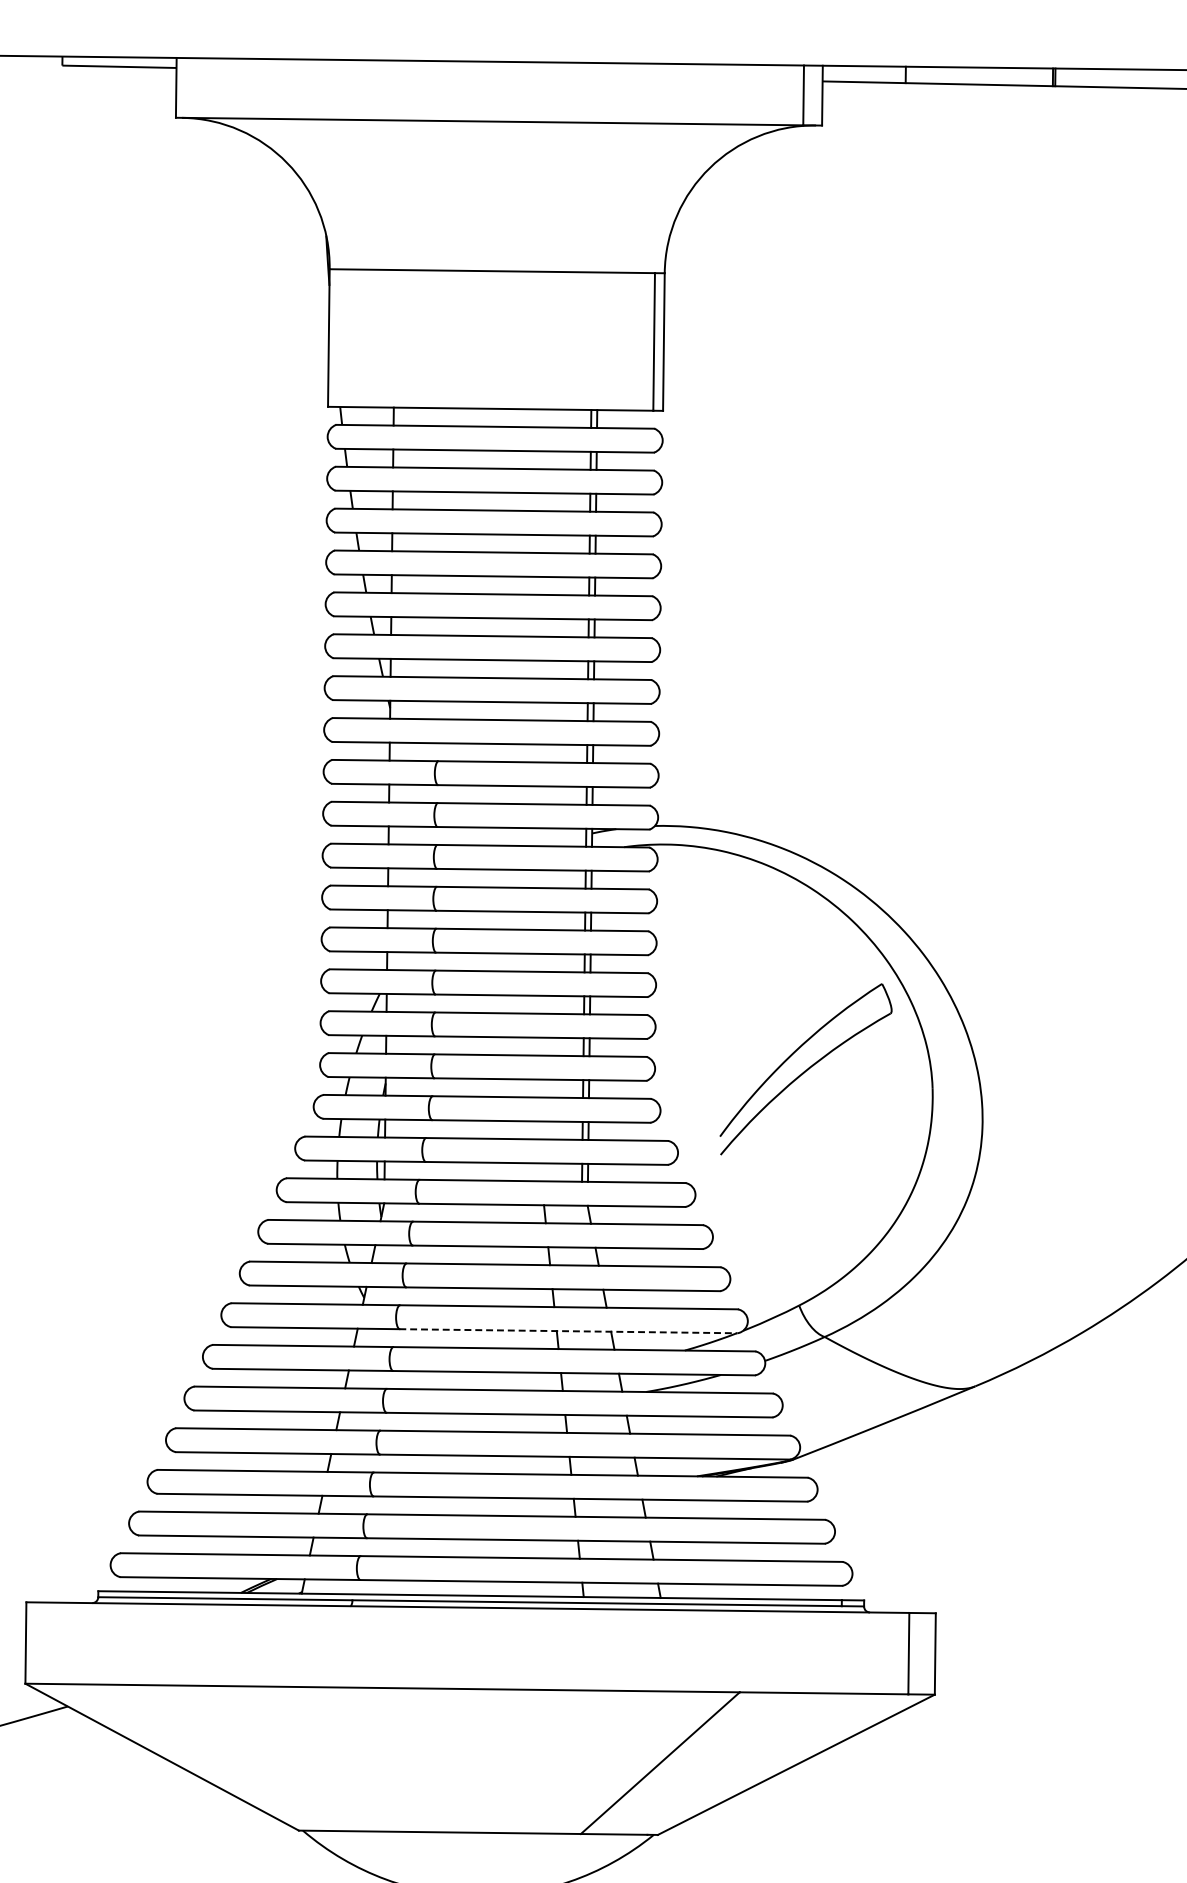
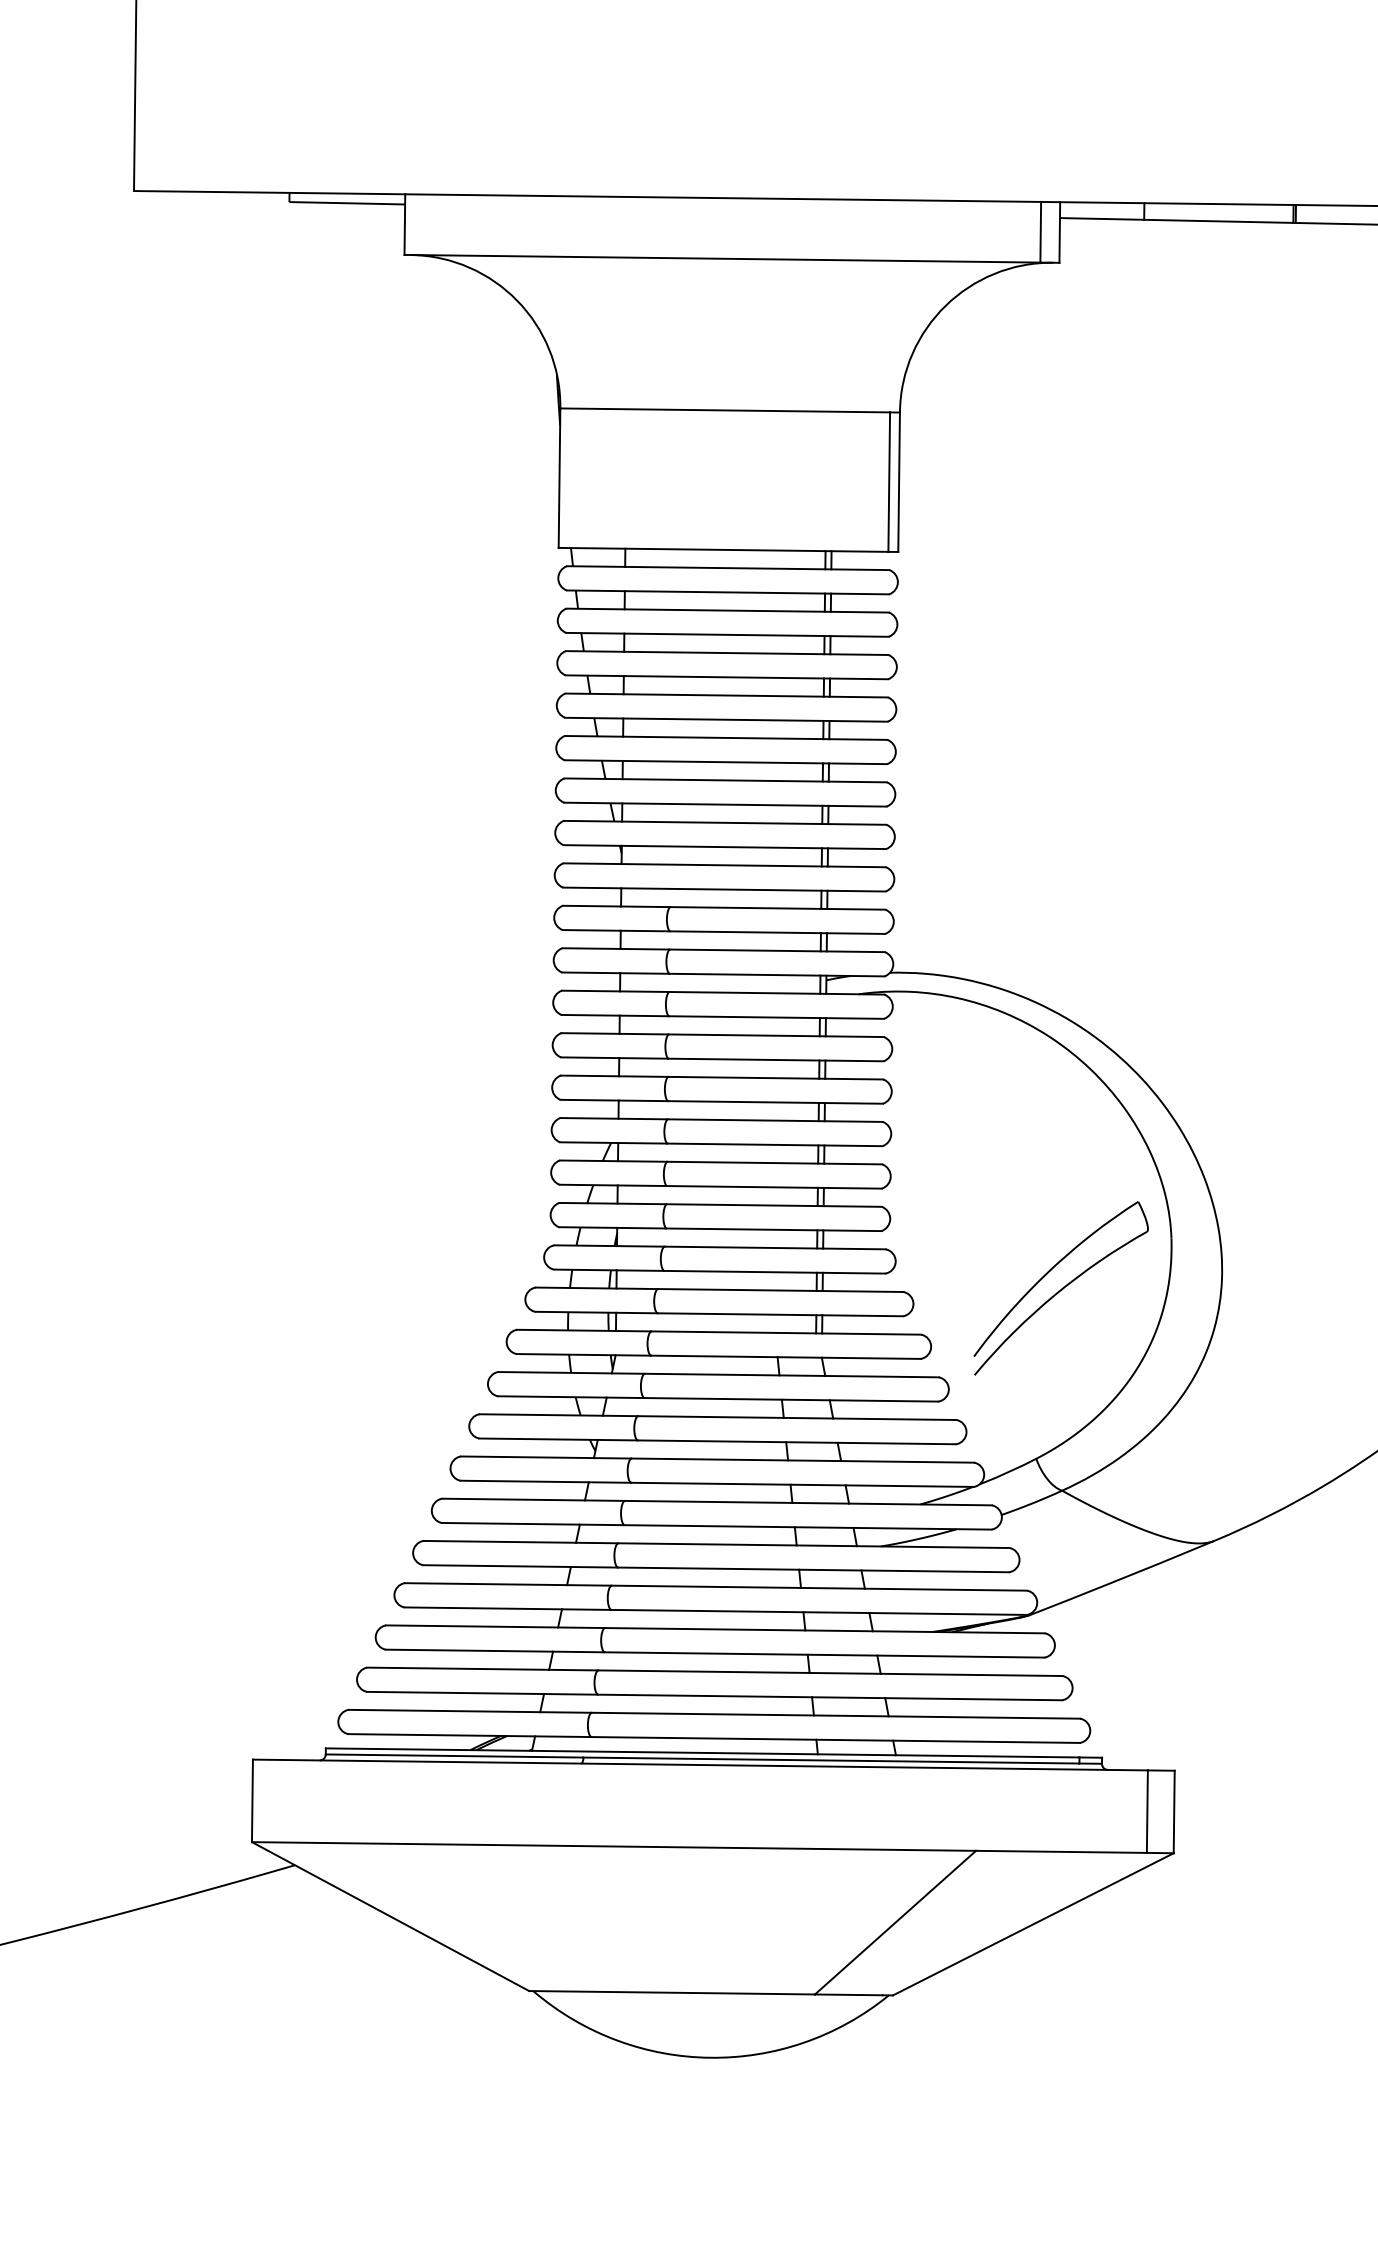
part: (805, 1069) -> (1060, 1288), moved
line: (568, 1330) -> (802, 1484), dashed -> solid

